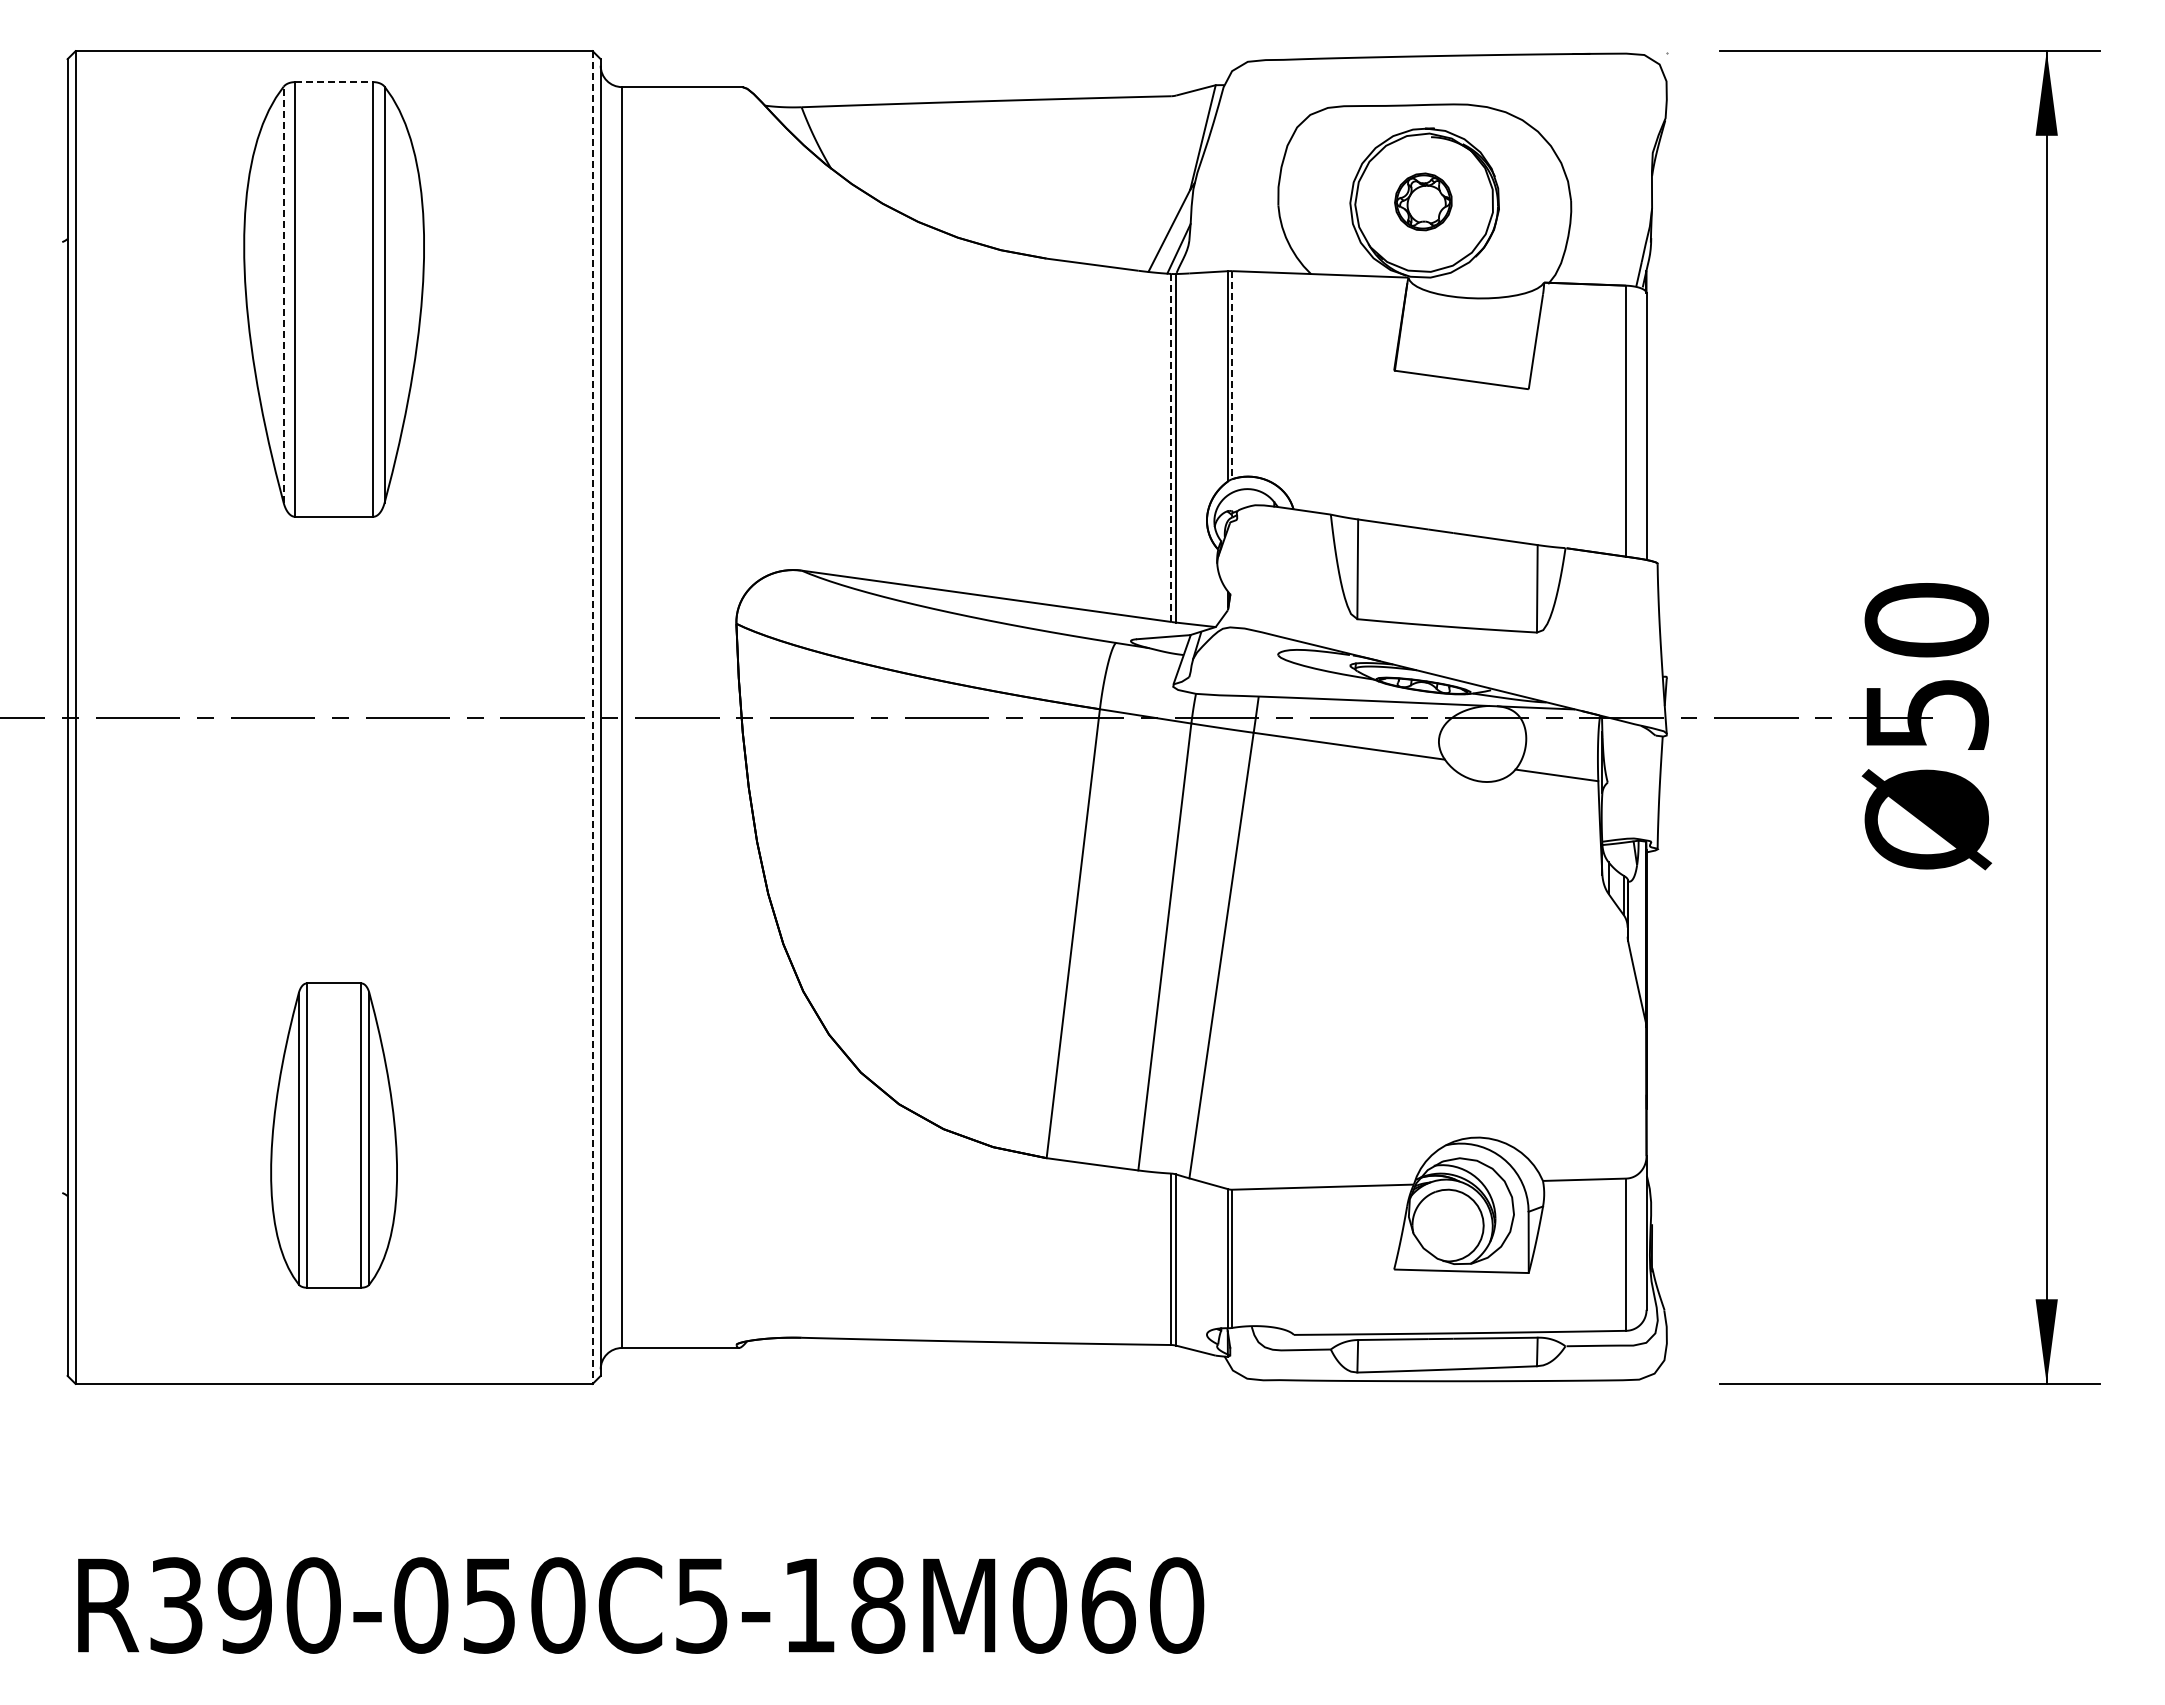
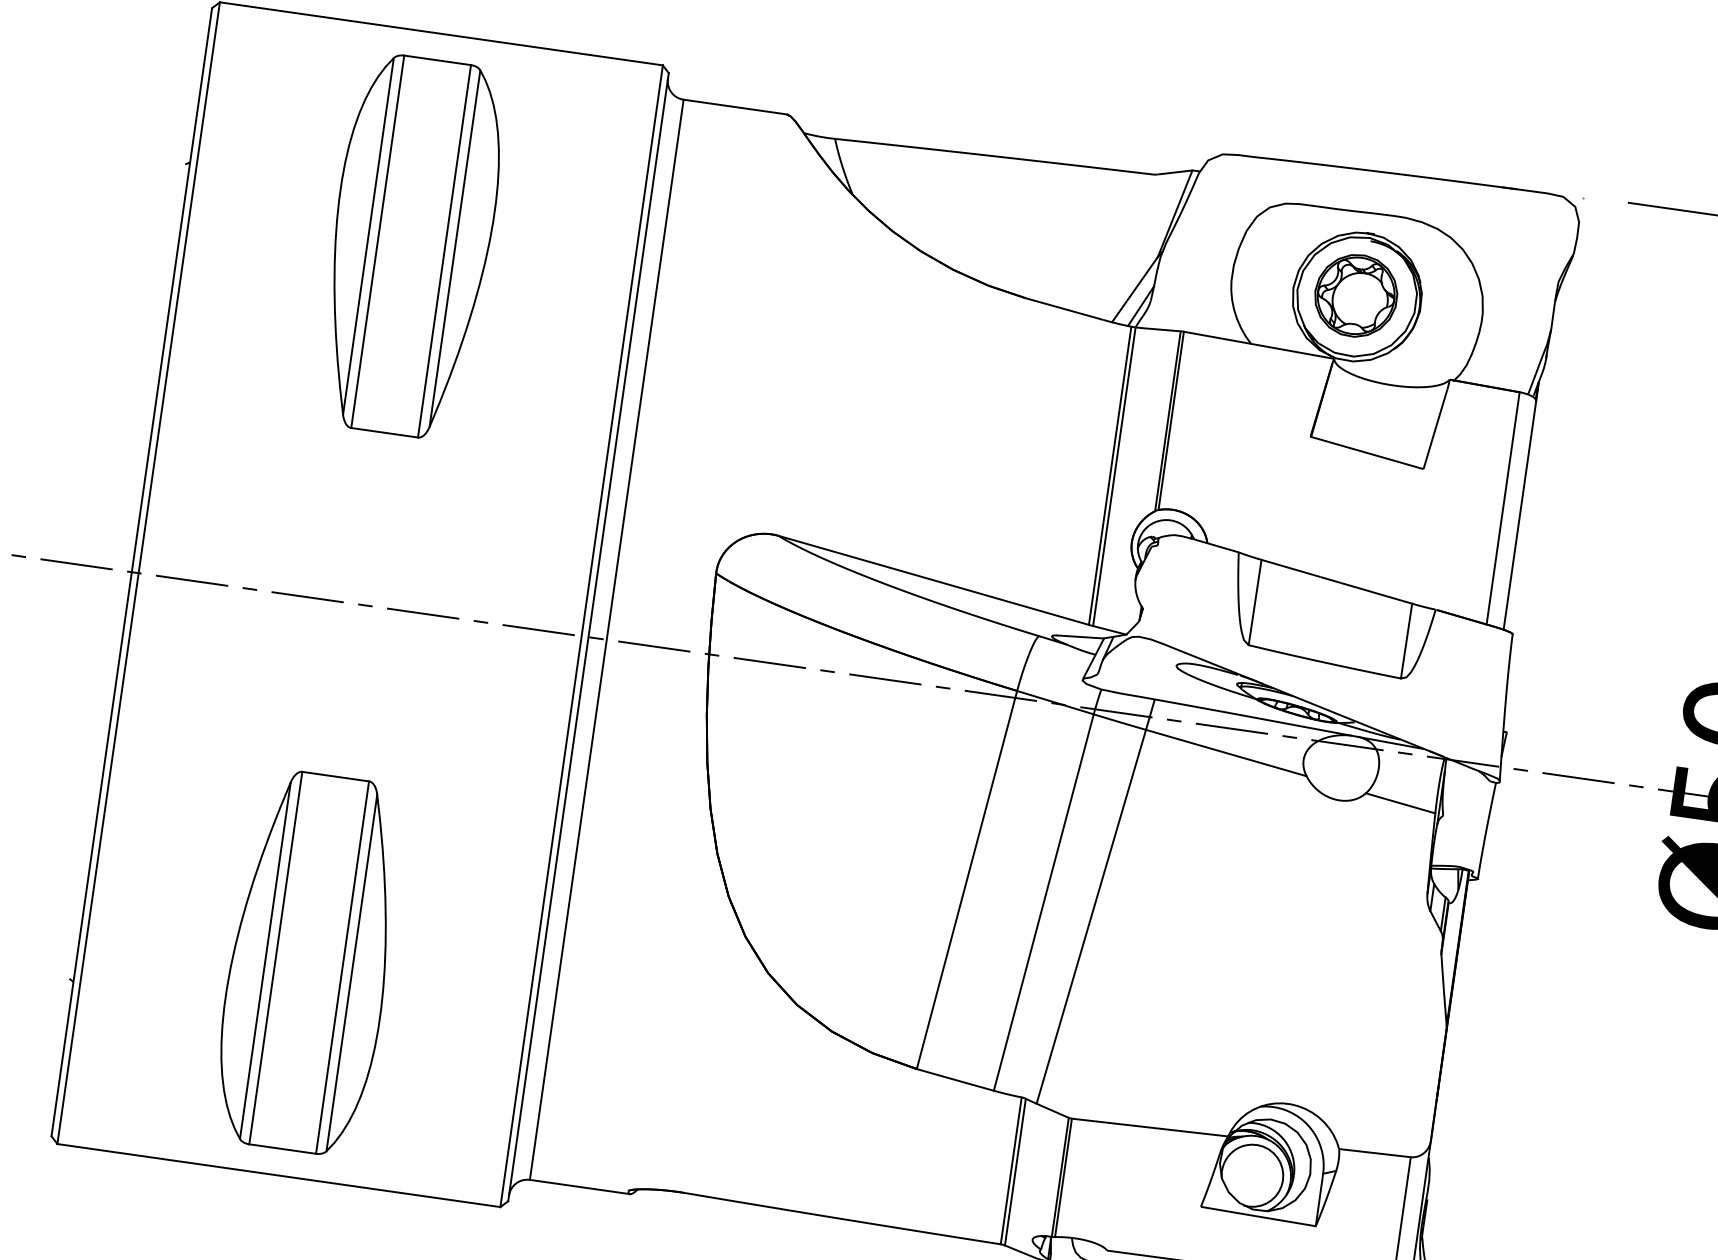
line: (334, 82) -> (437, 60), dashed -> solid
part: (1423, 201) -> (1356, 295), size x1.67
line: (283, 294) -> (368, 236), dashed -> solid
line: (1232, 375) -> (1171, 421), dashed -> solid
line: (1171, 447) -> (1110, 475), dashed -> solid
line: (592, 718) -> (581, 637), dashed -> solid
part: (333, 1135) -> (308, 962), size x1.43

